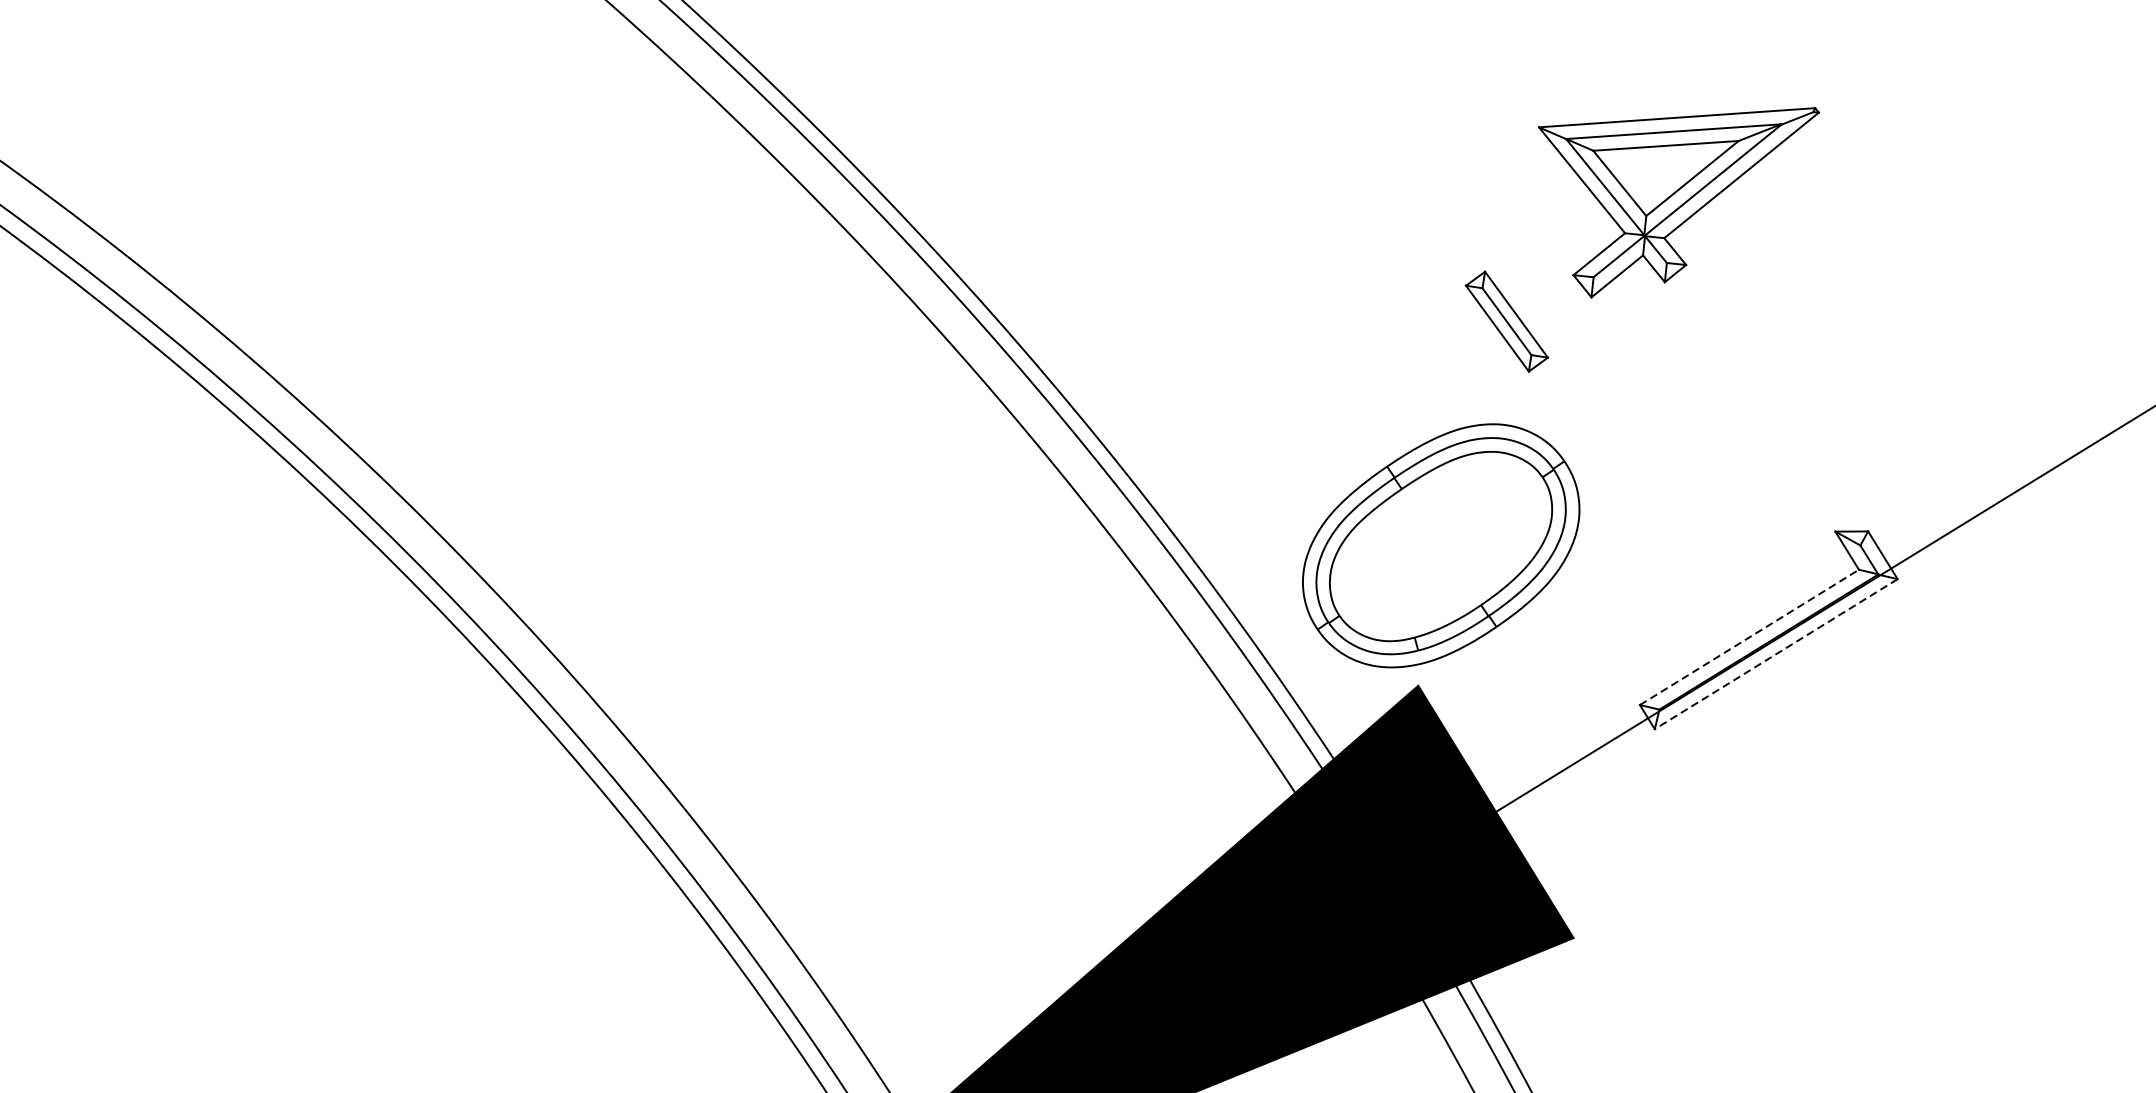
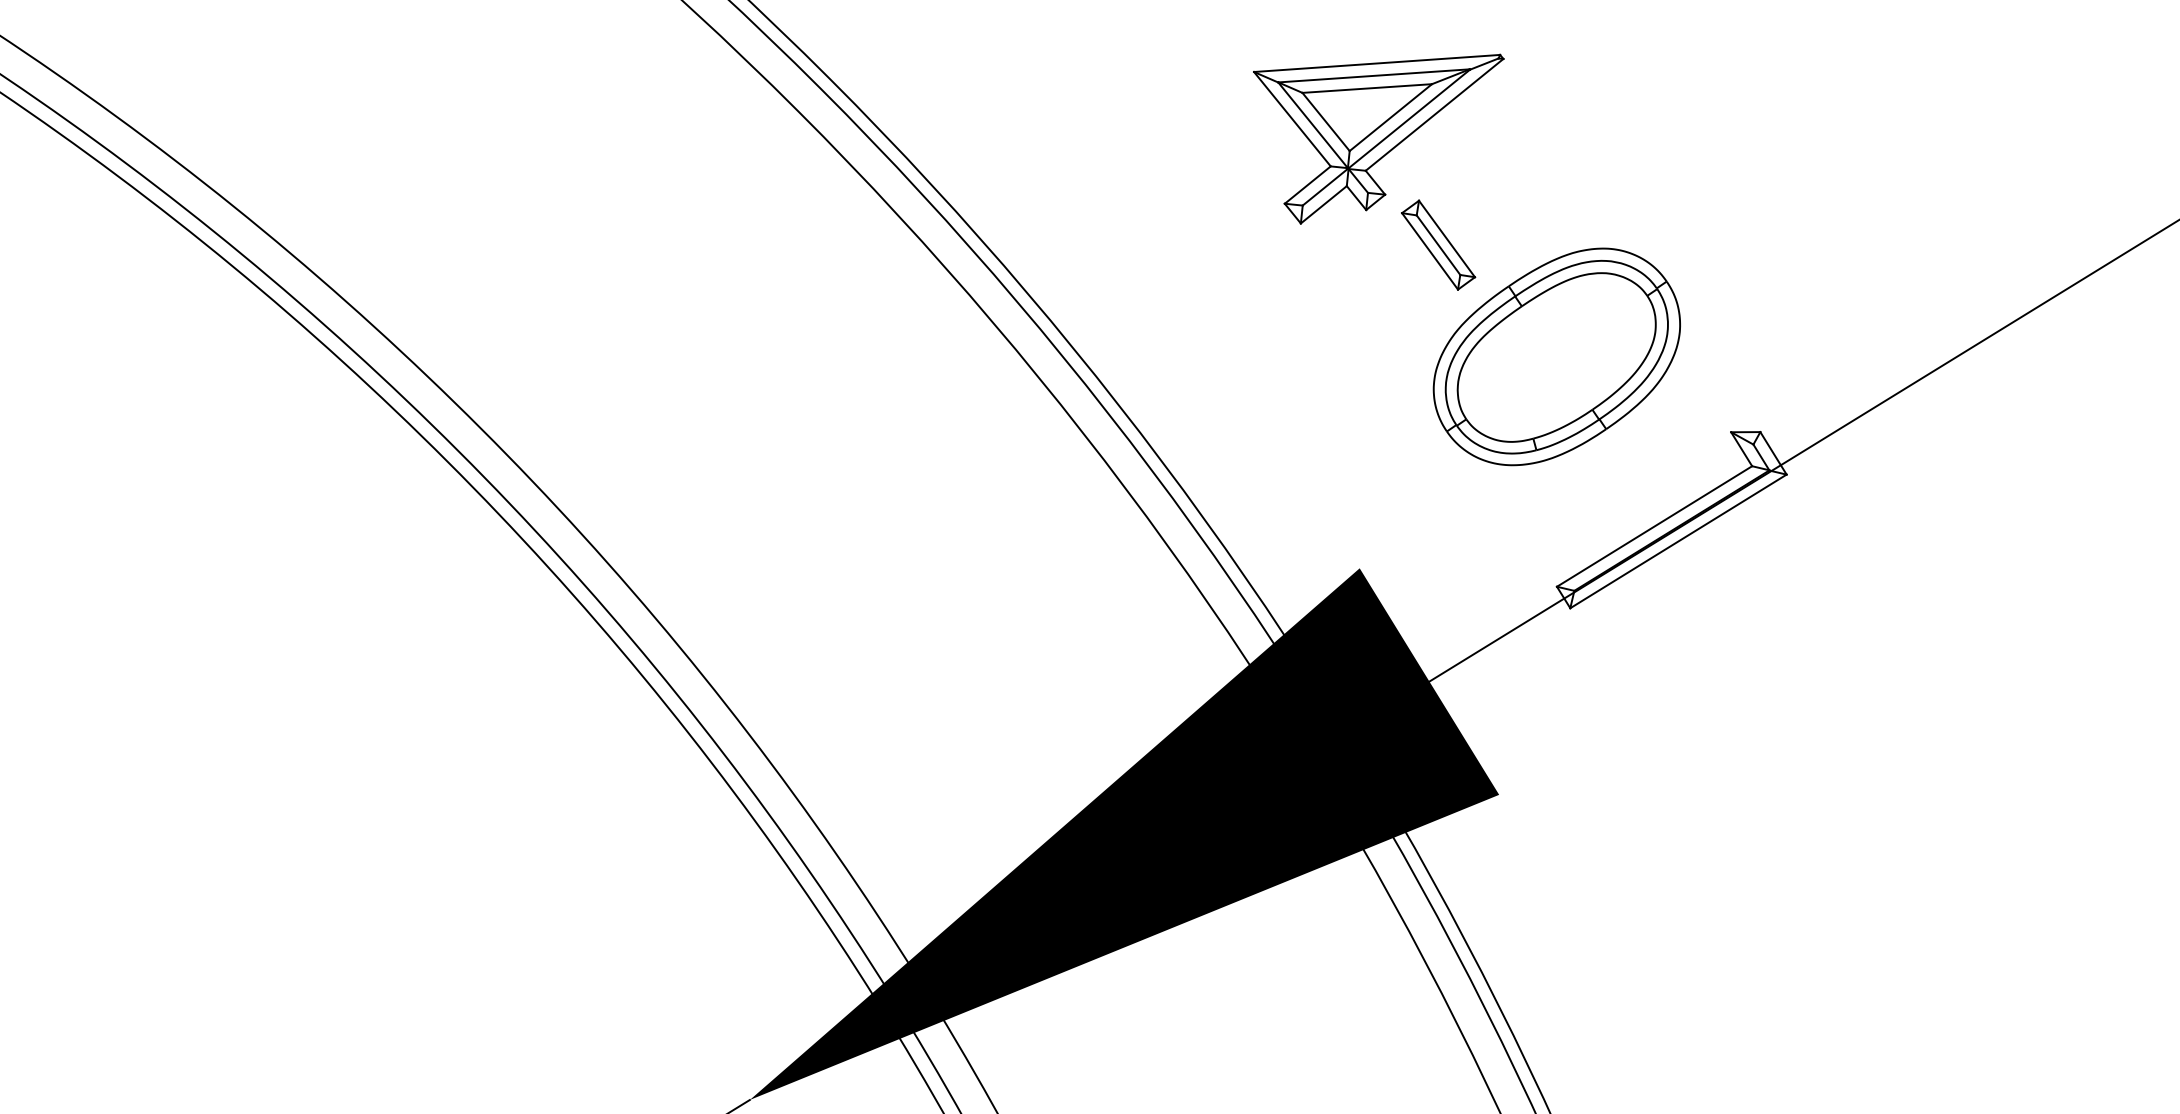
part: (1678, 201) -> (1378, 138), moved
part: (1440, 545) -> (1556, 356), moved
line: (1749, 637) -> (1654, 526), dashed -> solid
line: (1776, 654) -> (1678, 541), dashed -> solid

